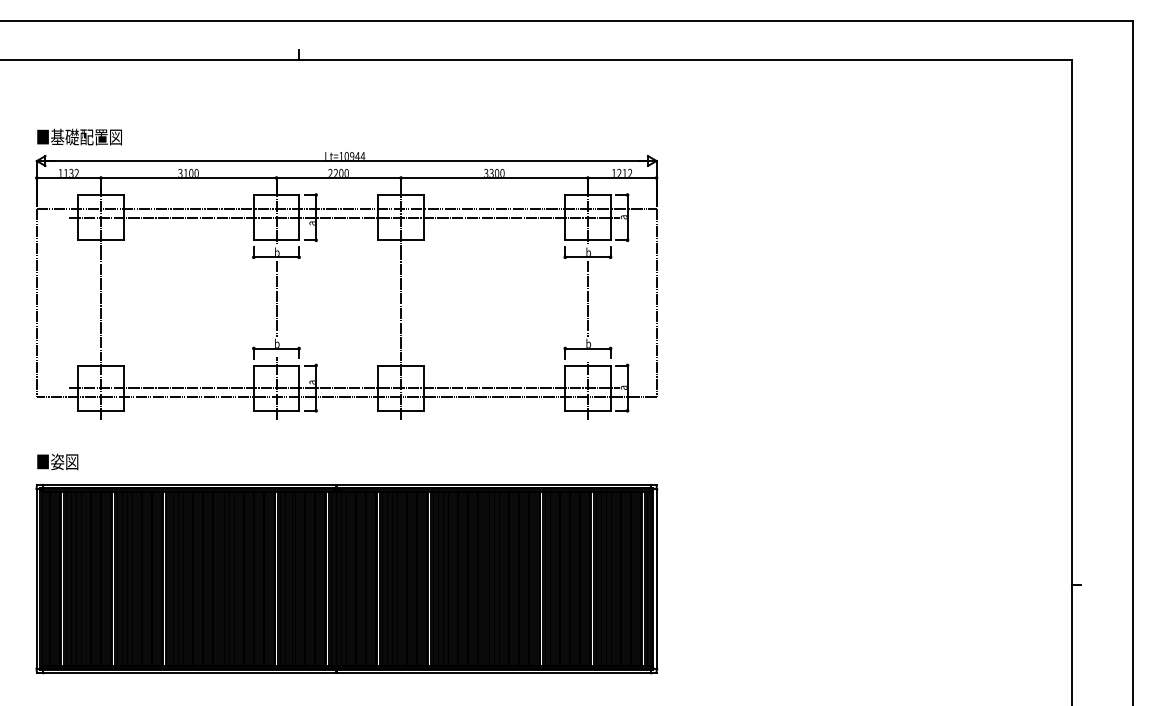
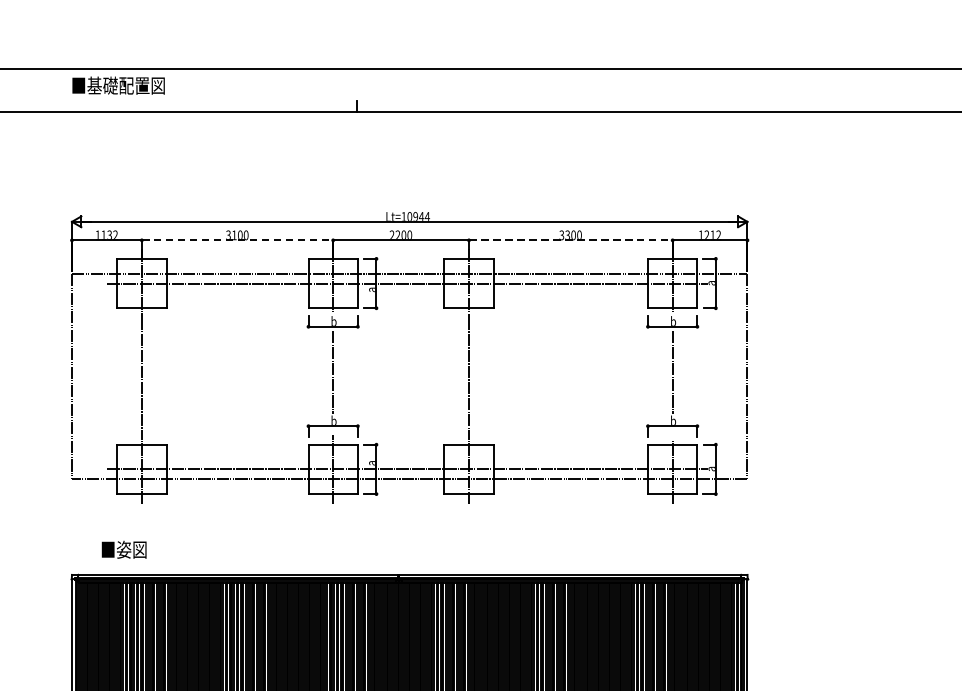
text: (79, 136) -> (118, 85), moved
line: (188, 178) -> (237, 240), solid -> dashed
line: (495, 178) -> (571, 240), solid -> dashed
text: (57, 461) -> (123, 549), moved

